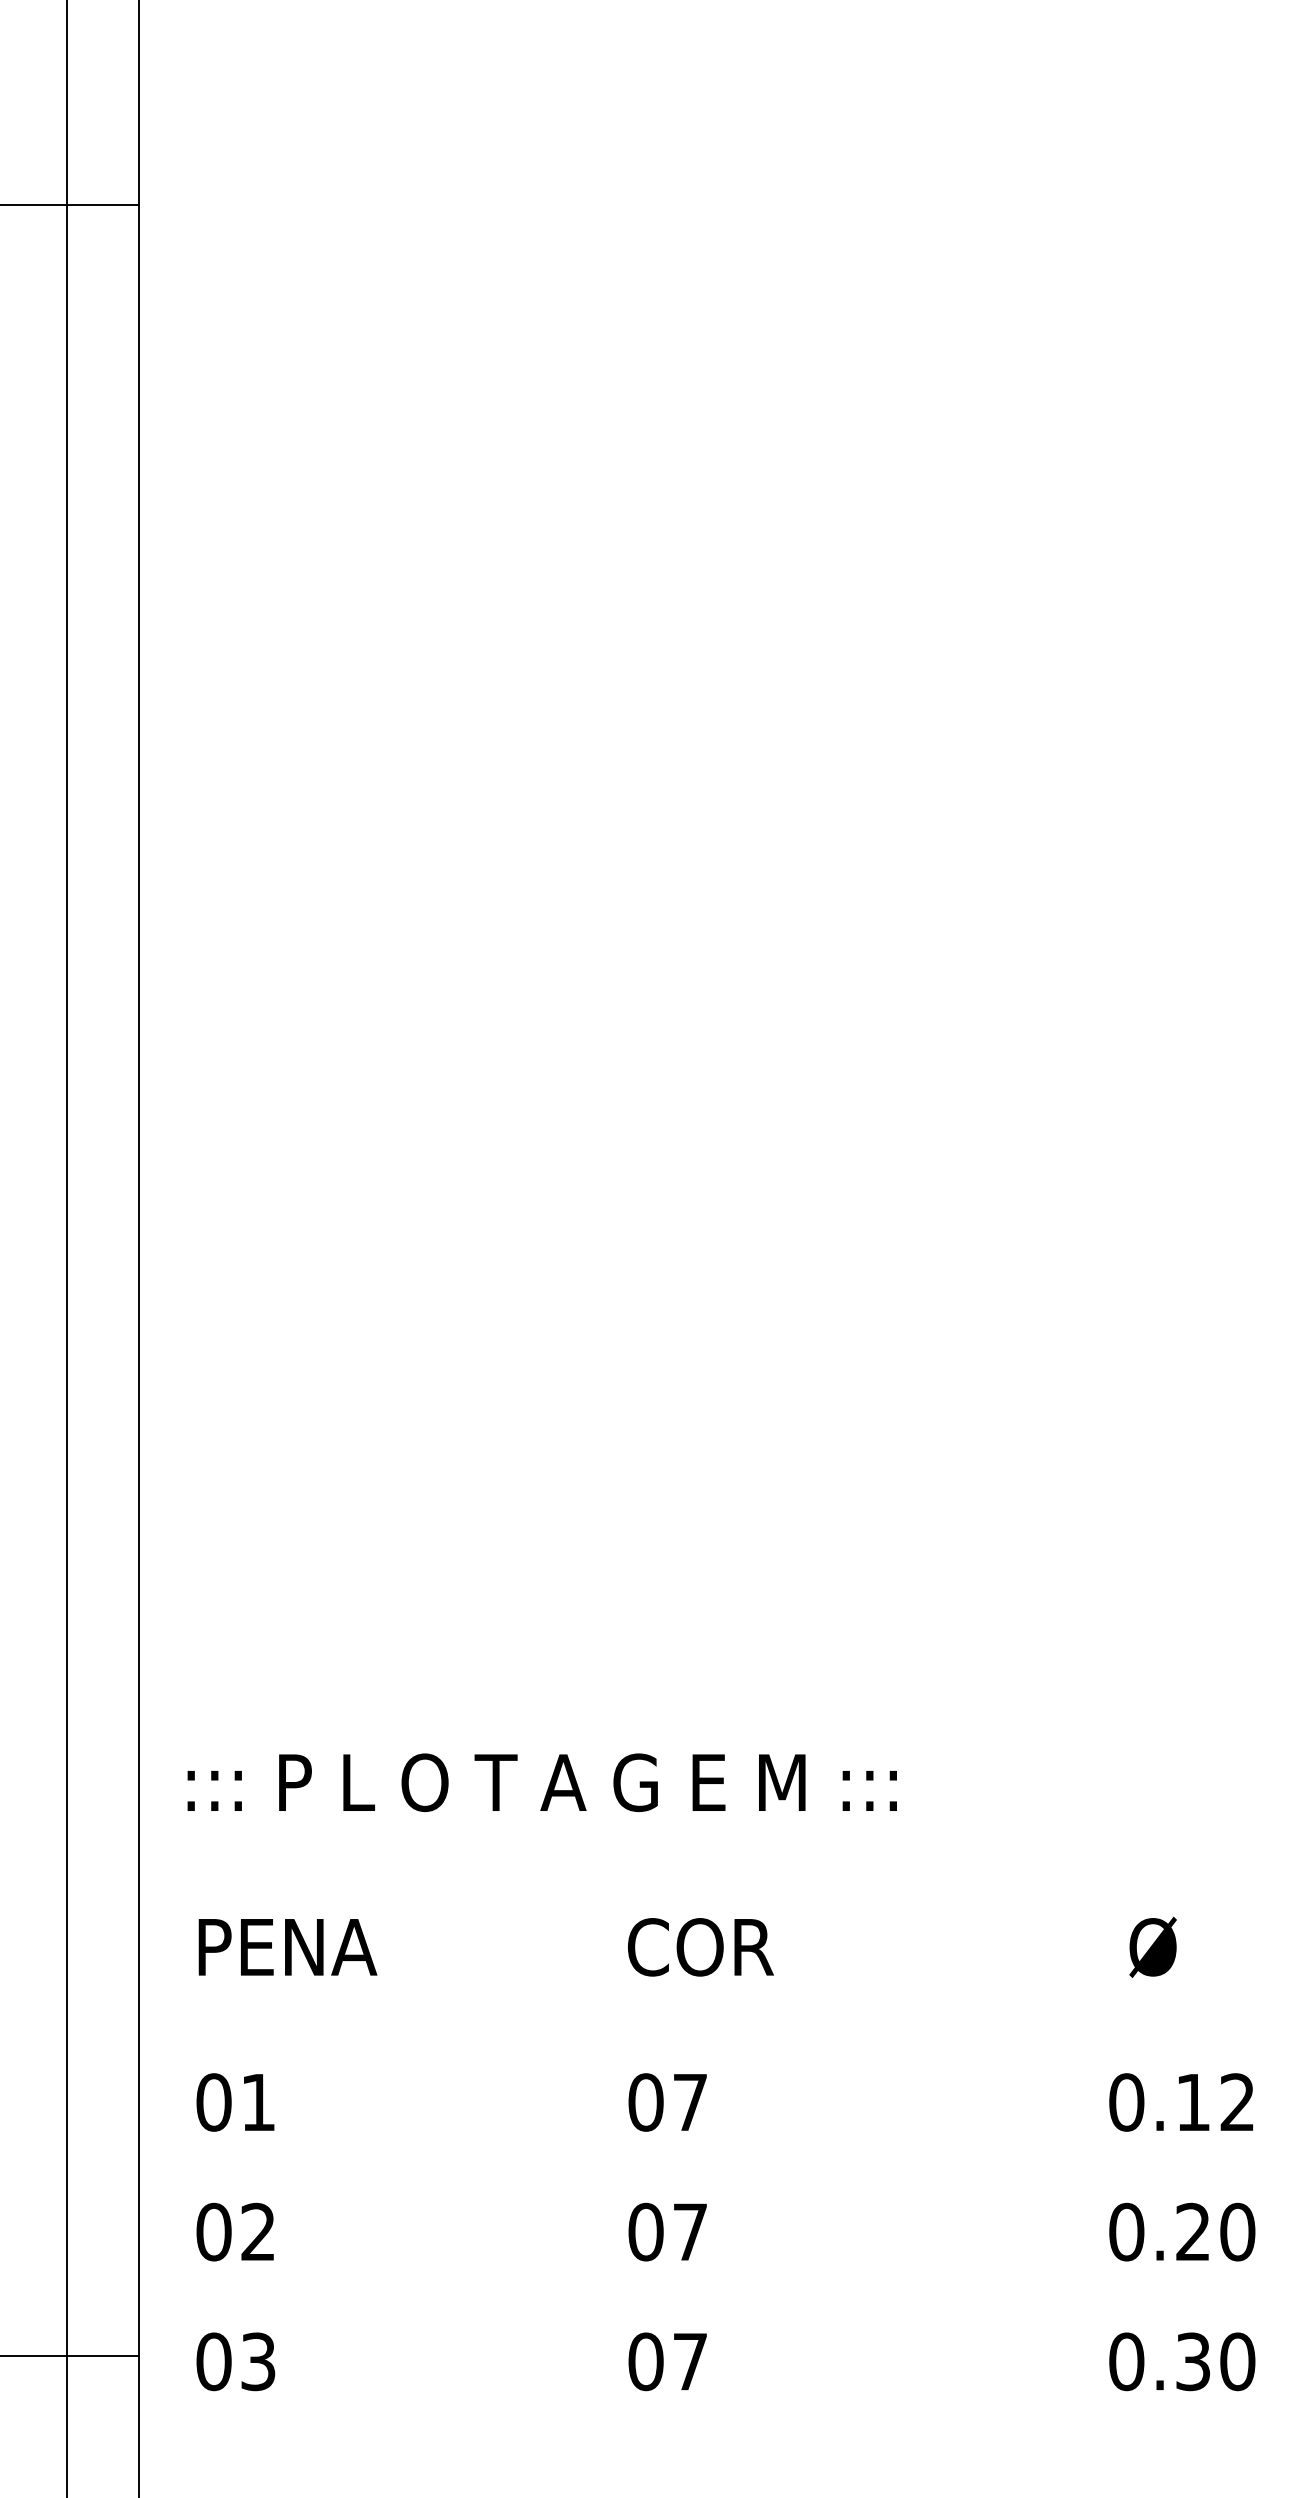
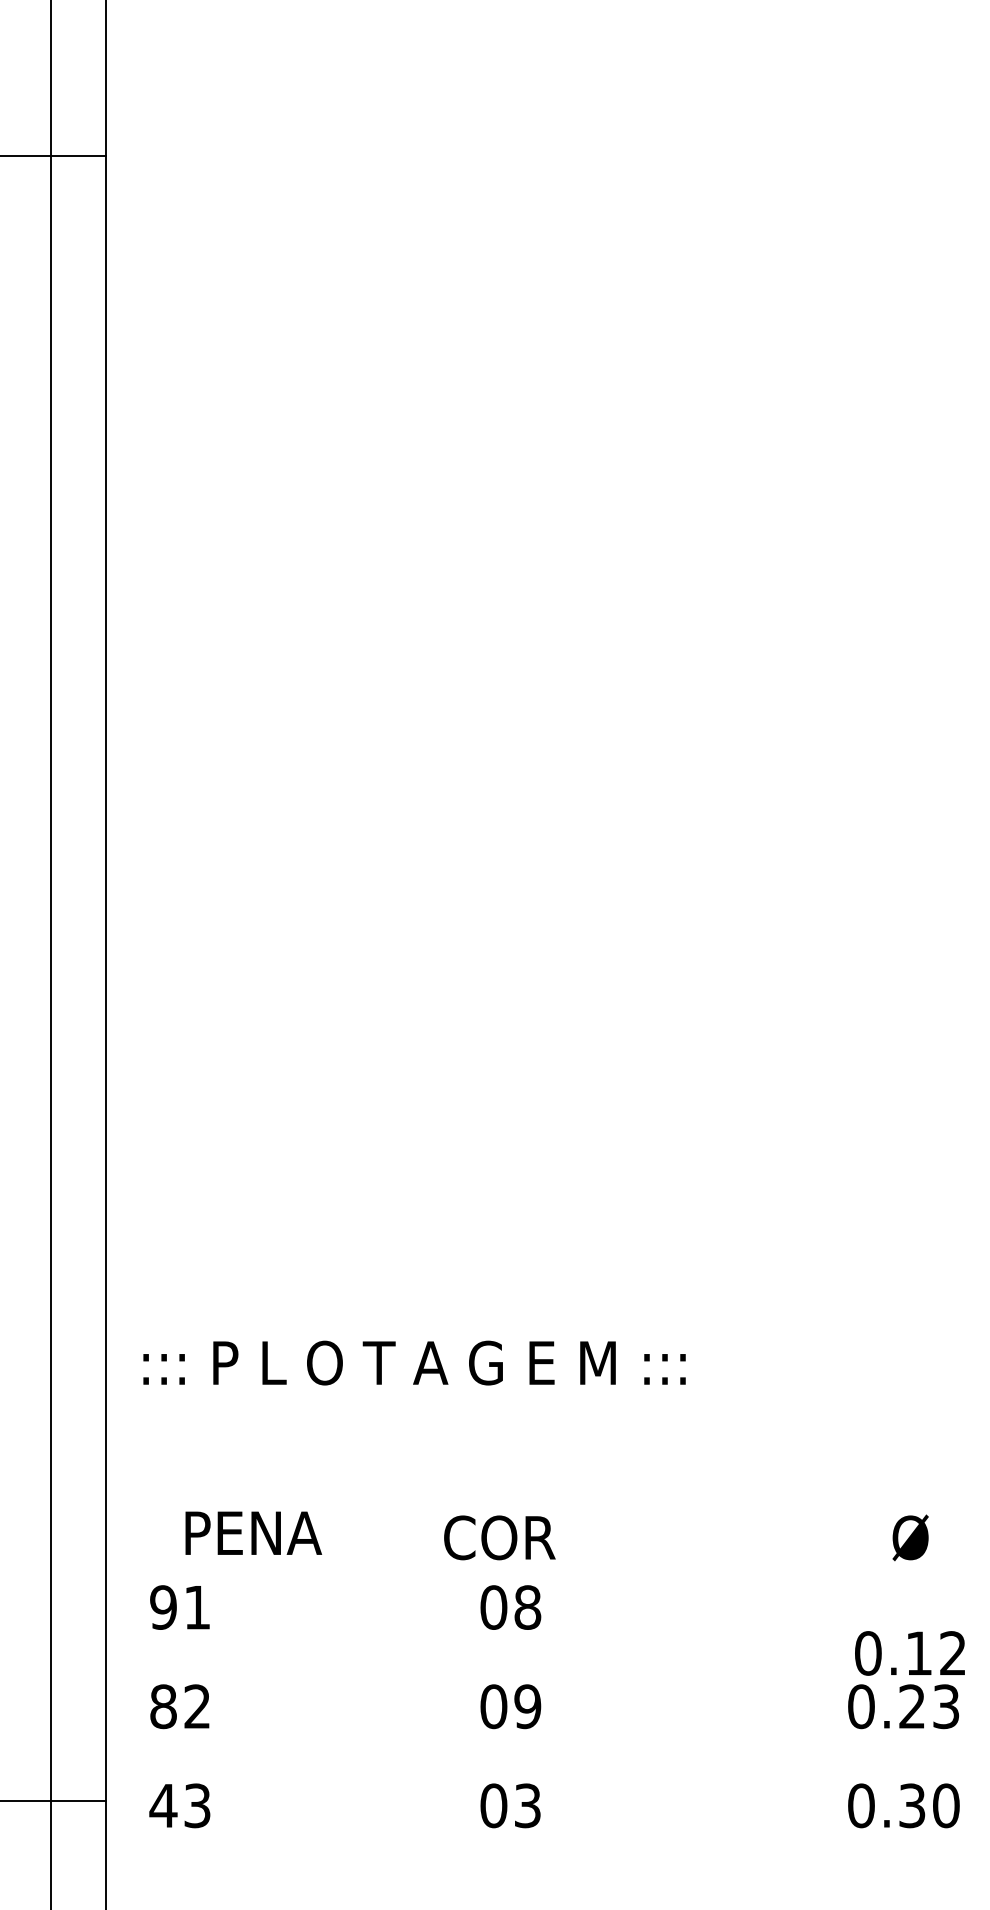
text: (1152, 1946) -> (910, 1537), moved
text: (287, 1947) -> (253, 1533), moved
text: (700, 1947) -> (499, 1538), moved
text: (213, 2102) -> (163, 1607), 01 -> 91
text: (690, 2102) -> (527, 1607), 07 -> 08
text: (1180, 2102) -> (909, 1653), moved
text: (689, 2231) -> (527, 1706), 07 -> 09
text: (1237, 2231) -> (946, 1706), 0.20 -> 0.23
text: (213, 2232) -> (163, 1706), 02 -> 82
text: (213, 2361) -> (163, 1805), 03 -> 43
text: (690, 2361) -> (527, 1805), 07 -> 03

